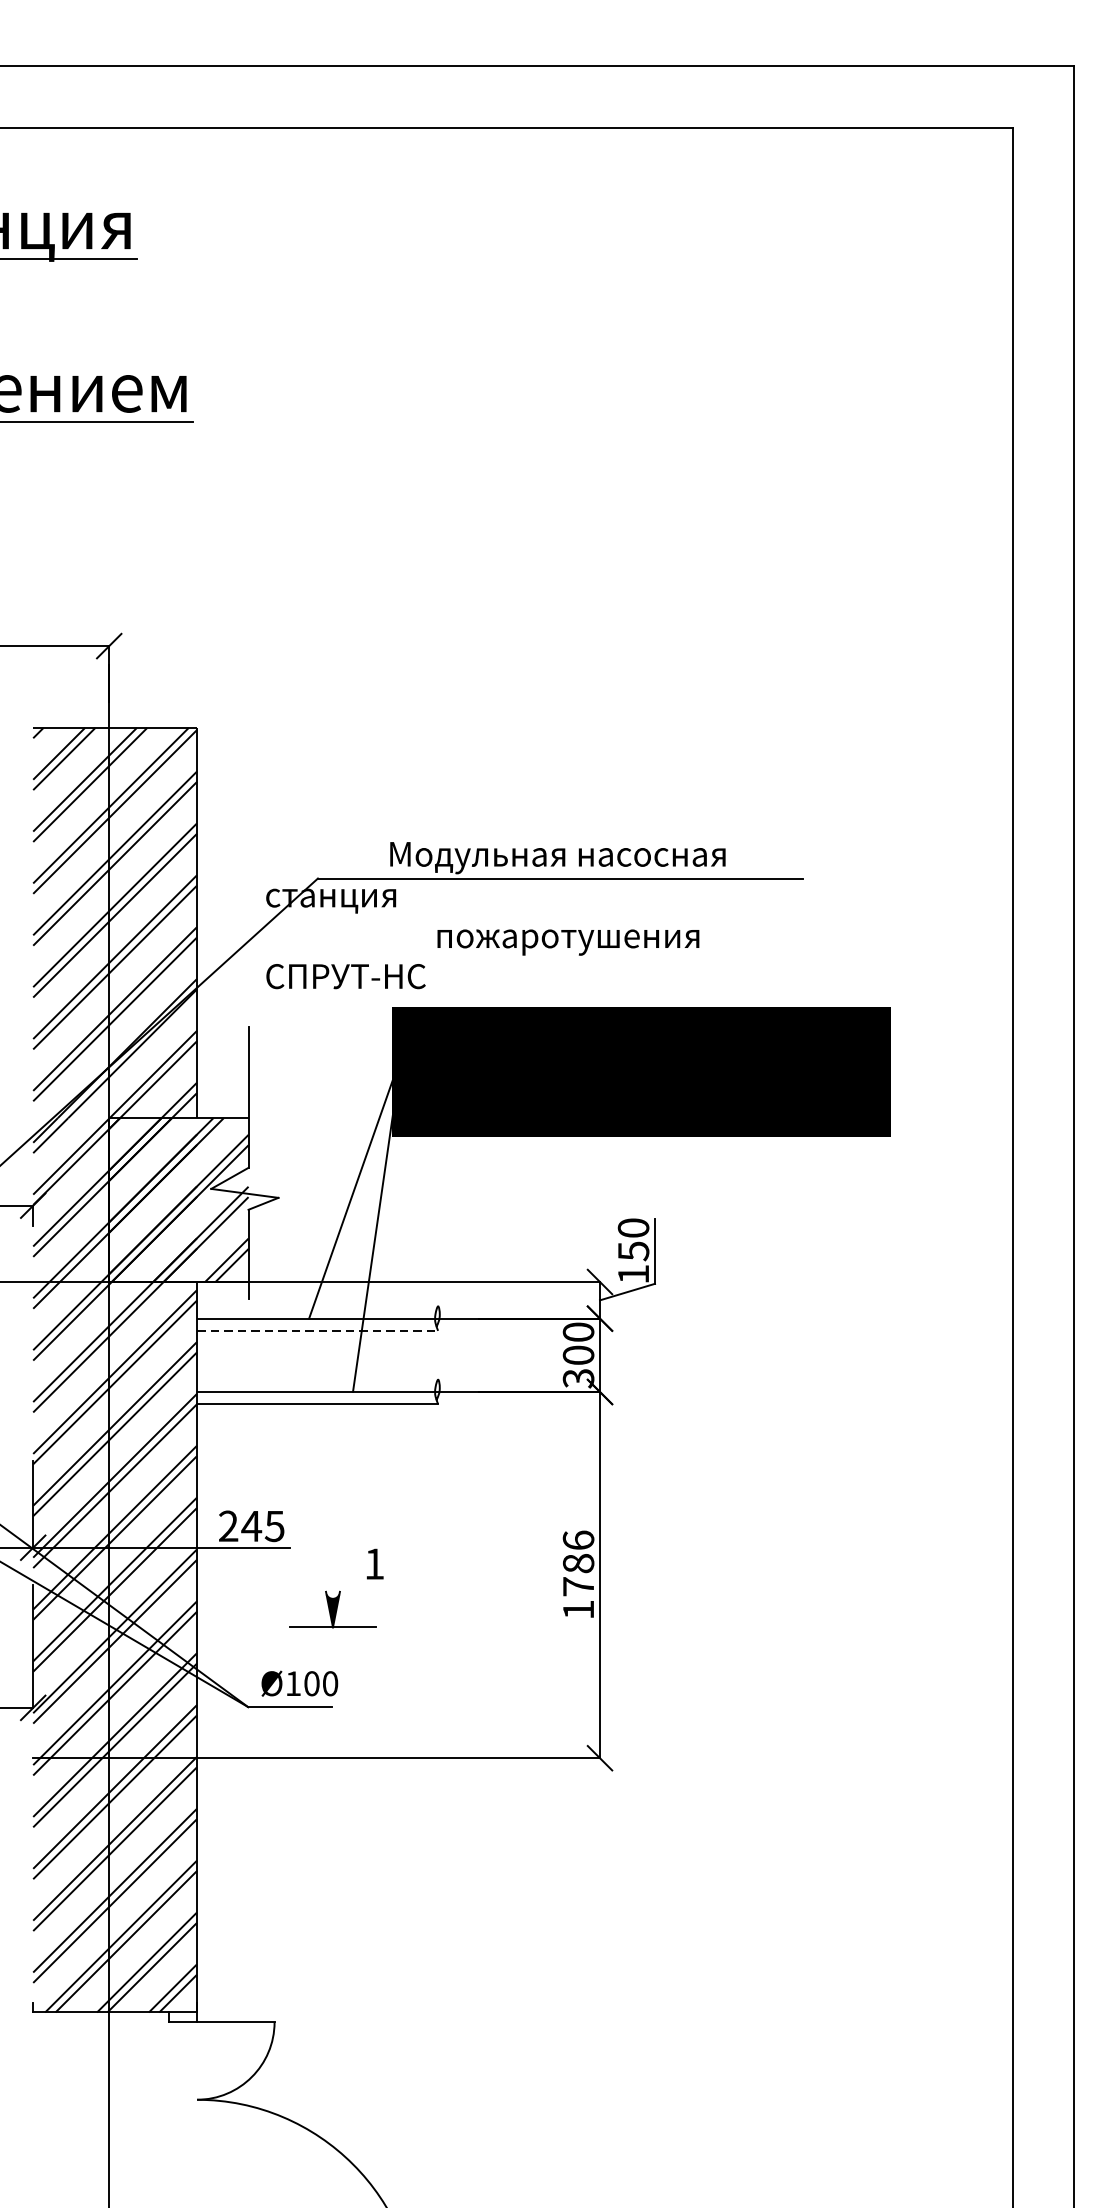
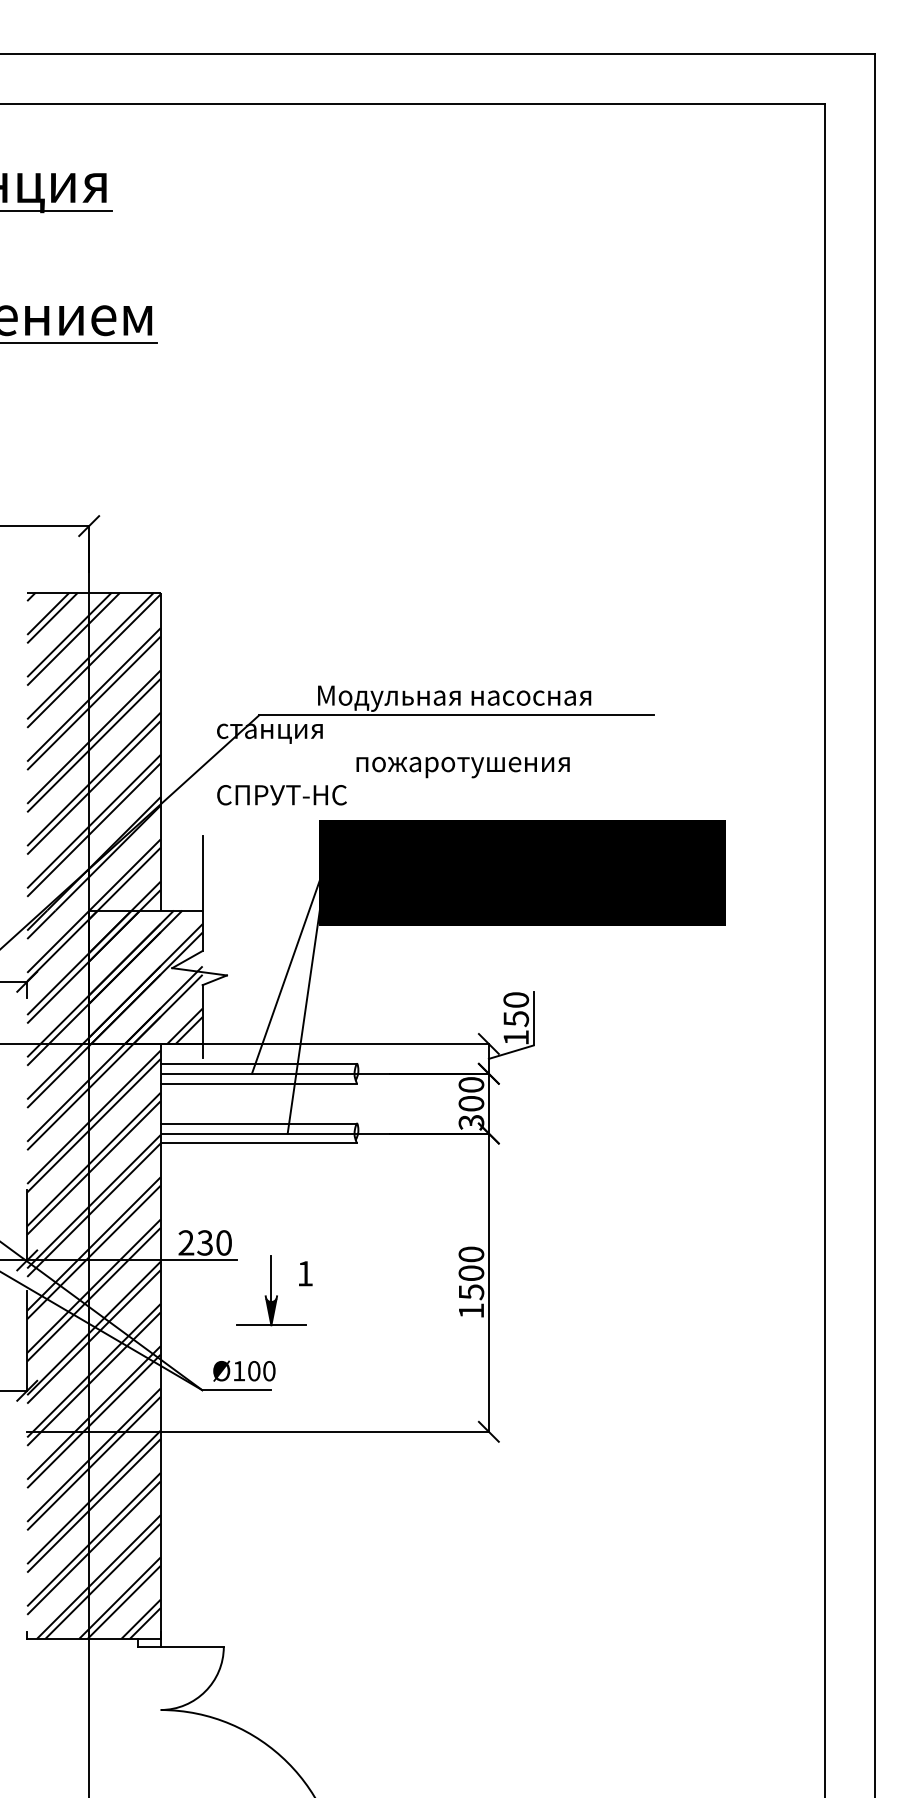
line: (317, 1305) -> (258, 1063), added
line: (318, 1330) -> (259, 1083), dashed -> solid
line: (317, 1379) -> (258, 1123), added
text: (261, 1525) -> (213, 1242), 245 -> 230
text: (578, 1563) -> (471, 1273), 1786 -> 1500
line: (333, 1569) -> (271, 1278), added

